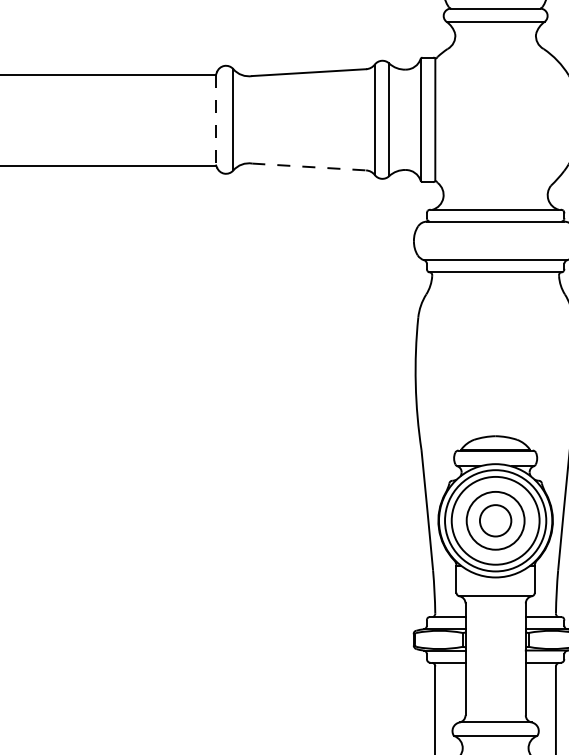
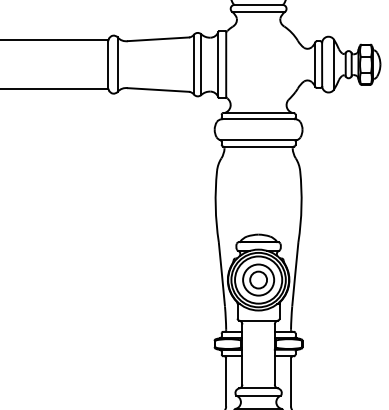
line: (216, 121) -> (108, 65), dashed -> solid
line: (309, 167) -> (158, 90), dashed -> solid

